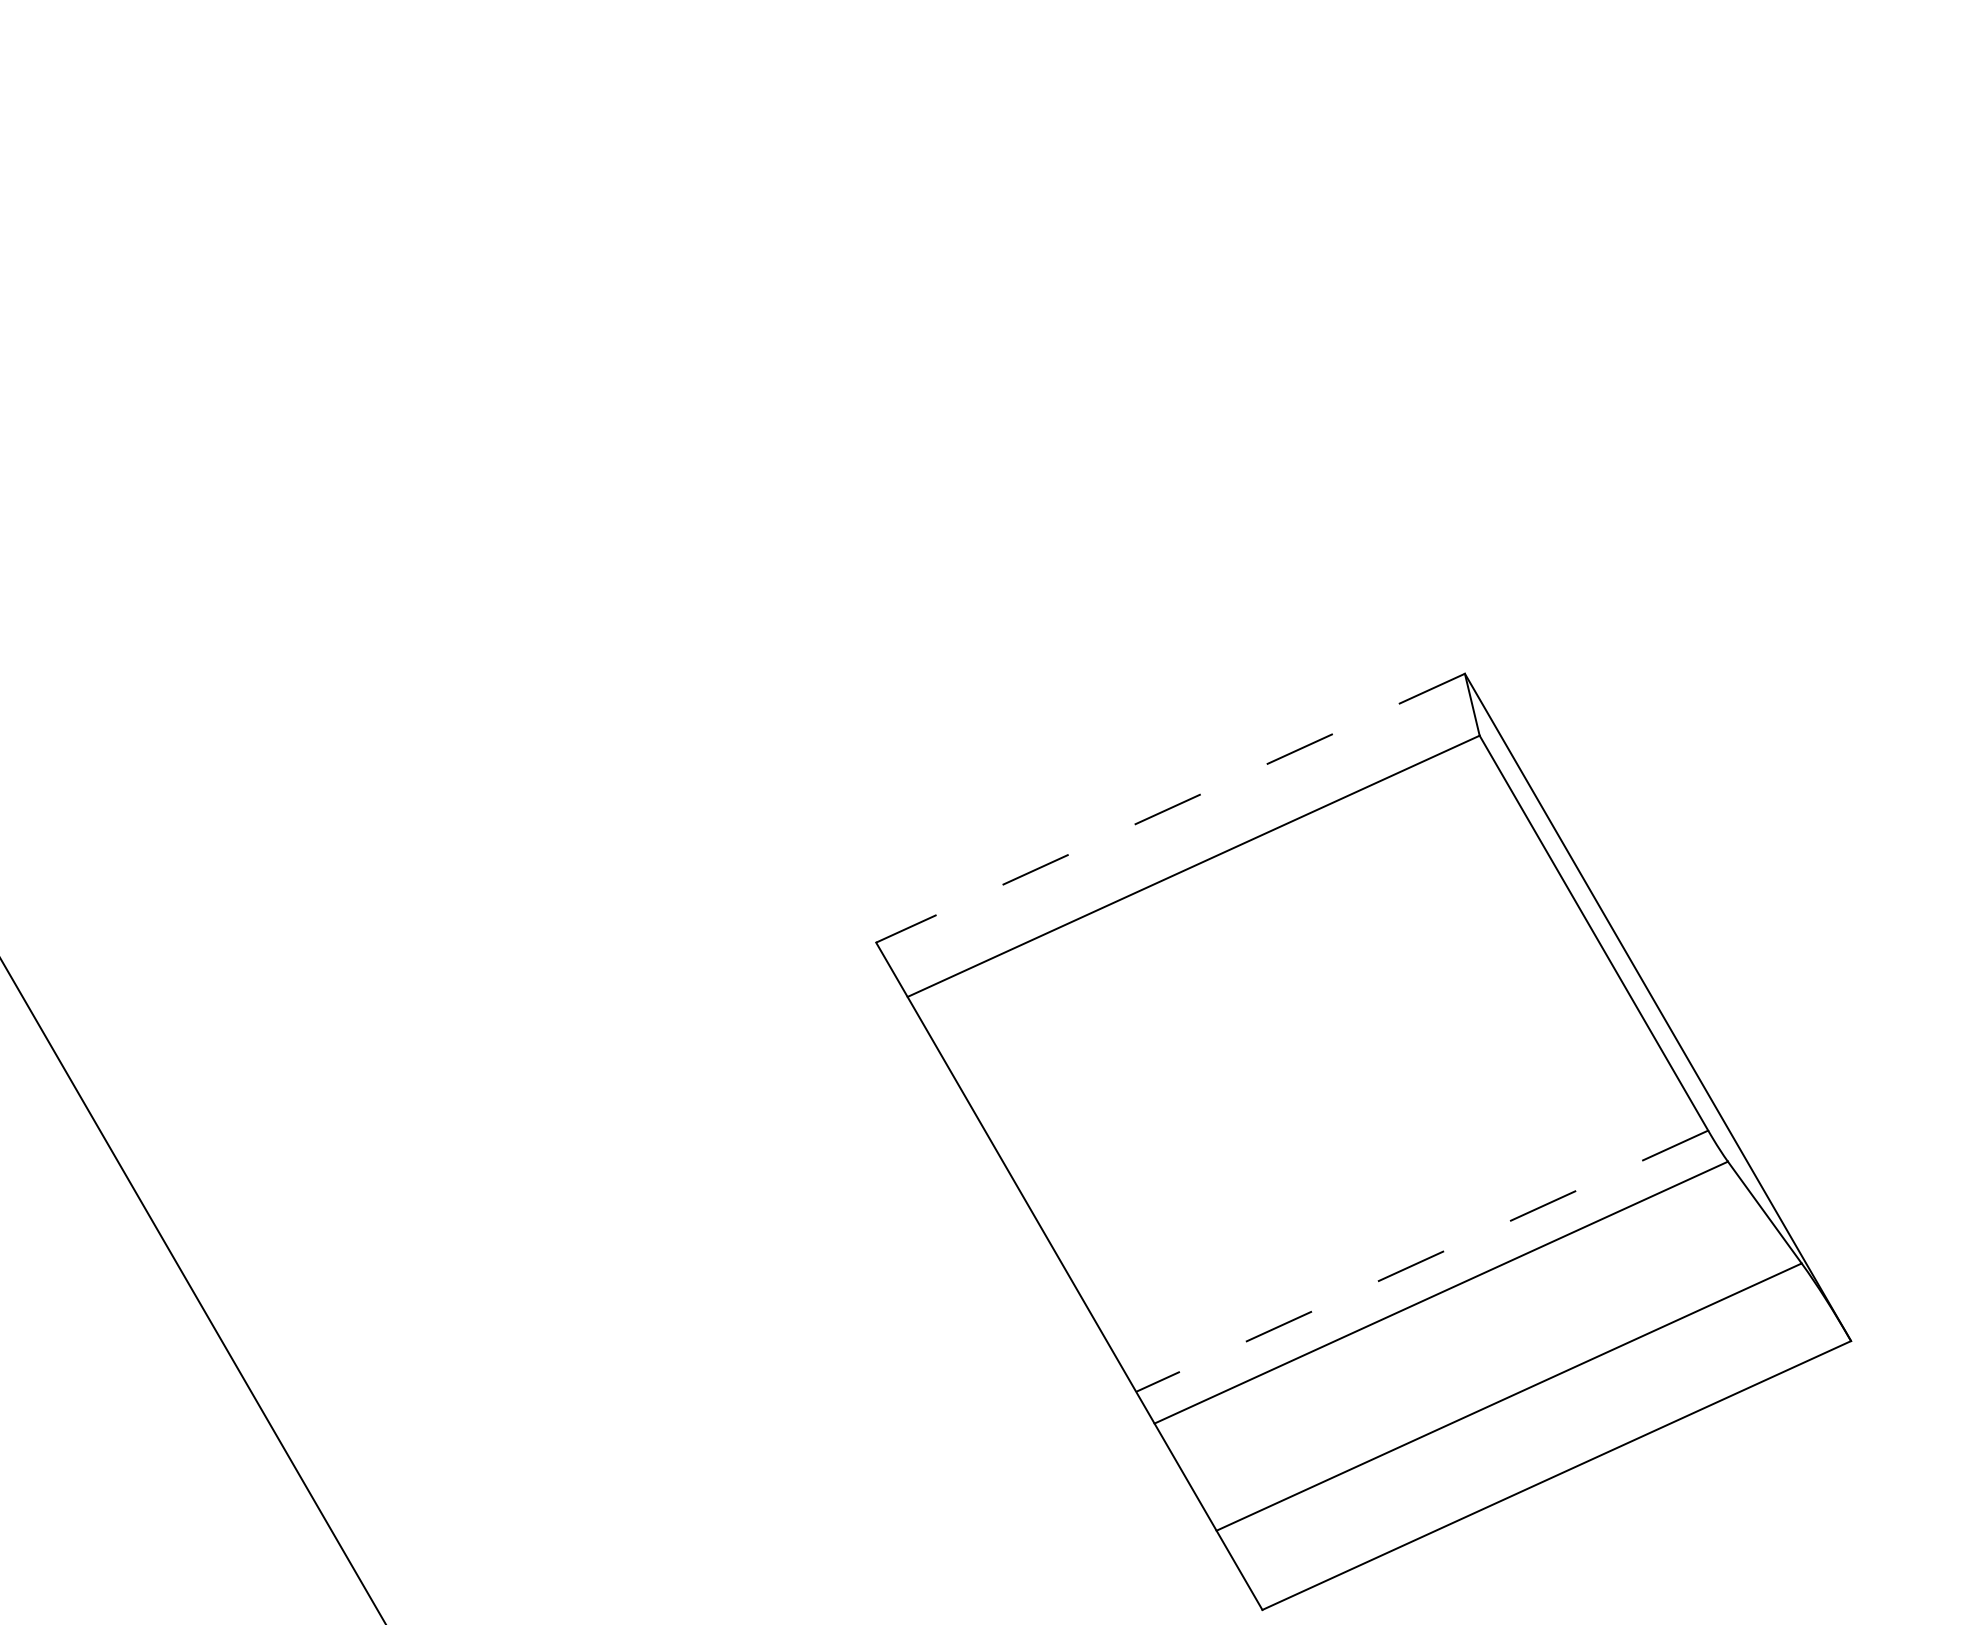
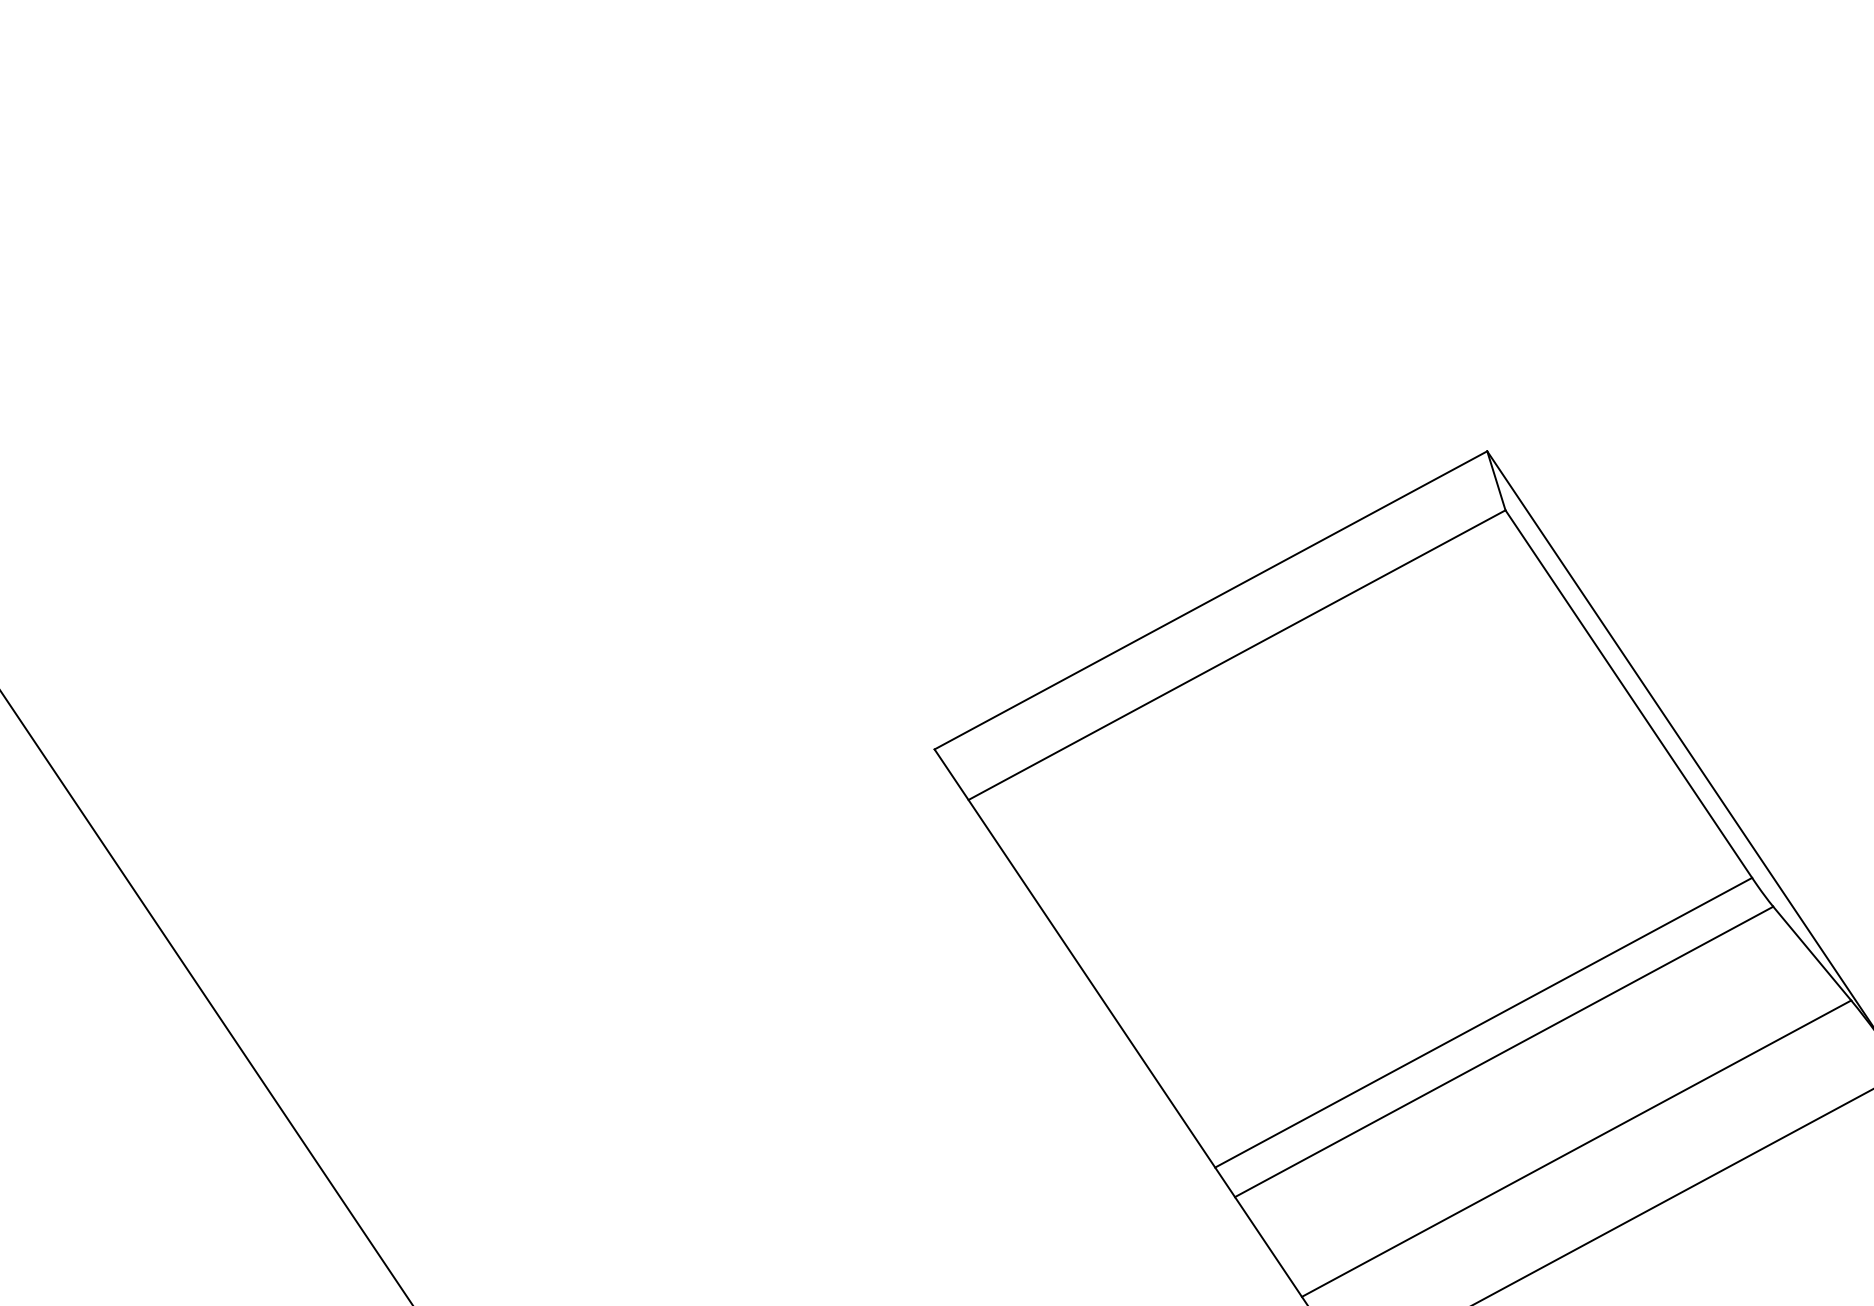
line: (1170, 808) -> (1210, 600), dashed -> solid
line: (1421, 1261) -> (1483, 1023), dashed -> solid

